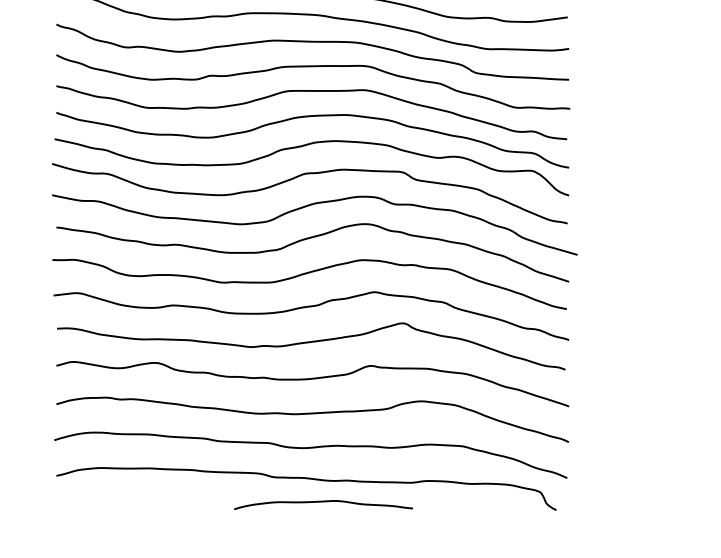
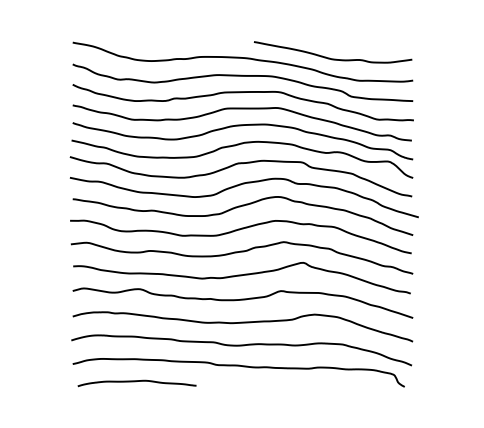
curve: (322, 503) -> (136, 382), moved

